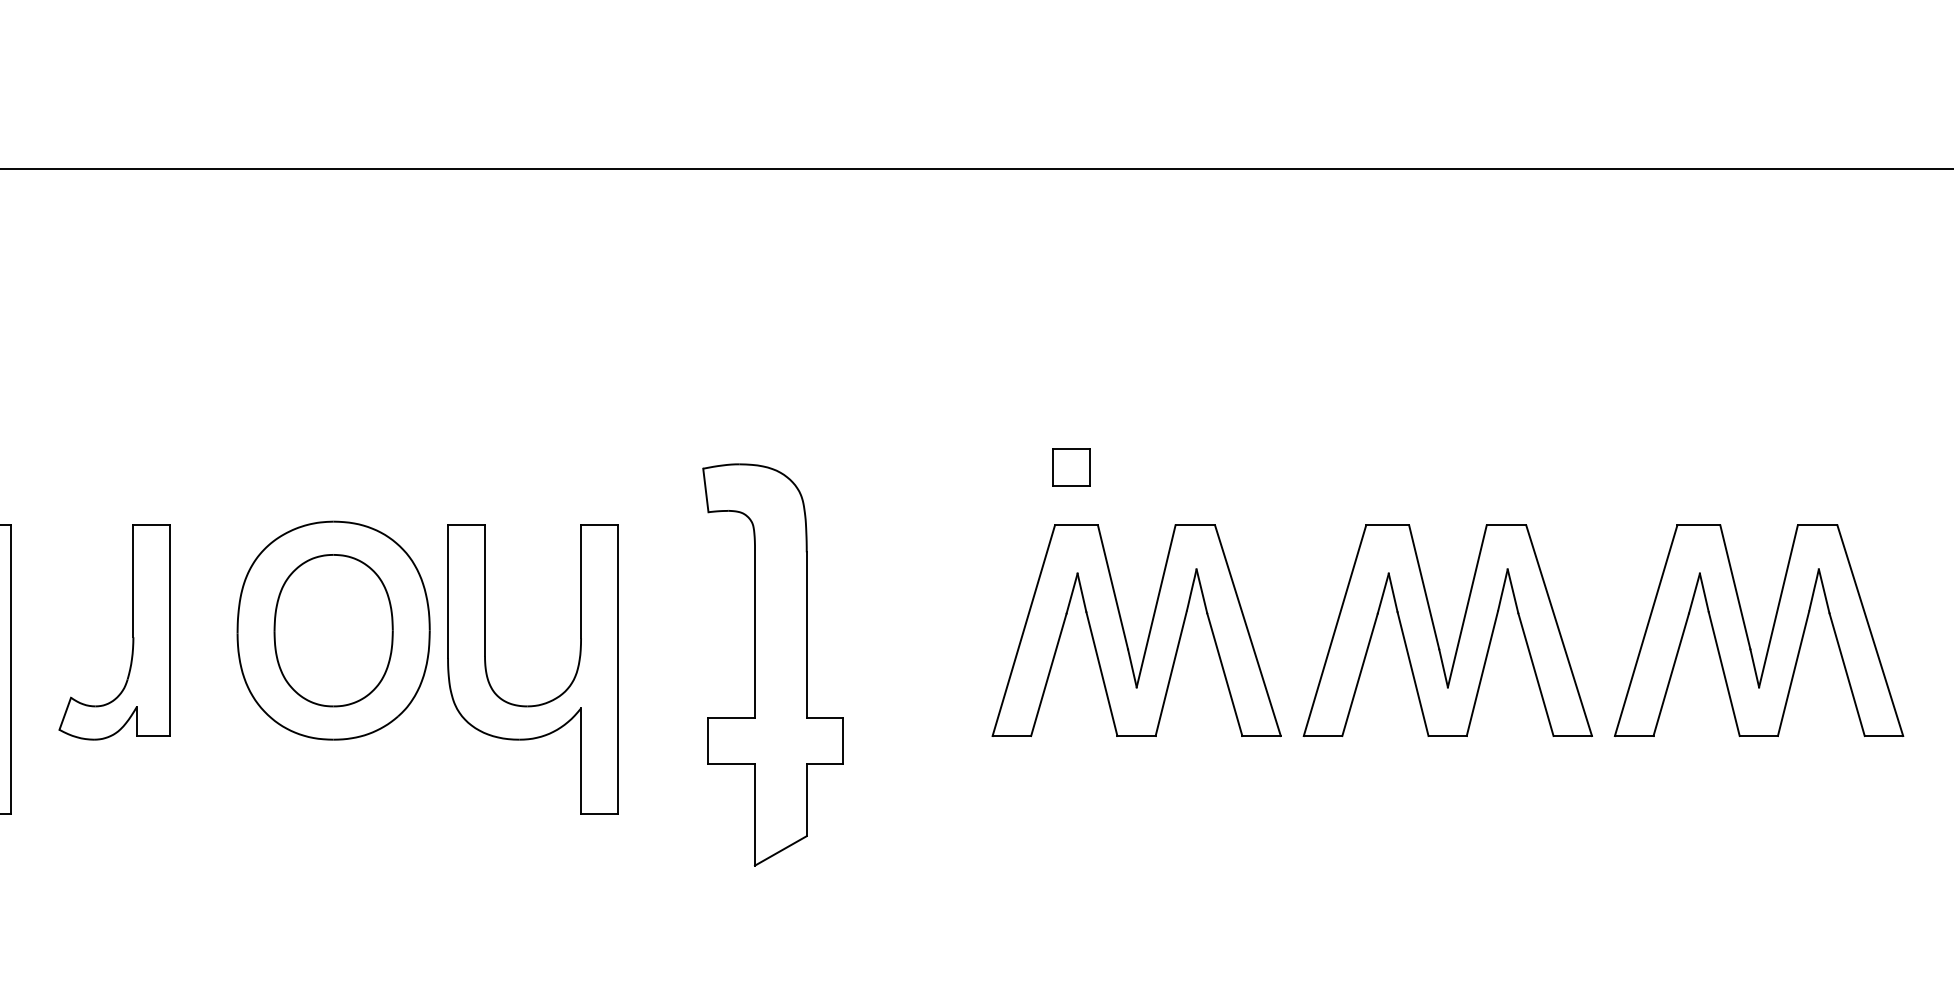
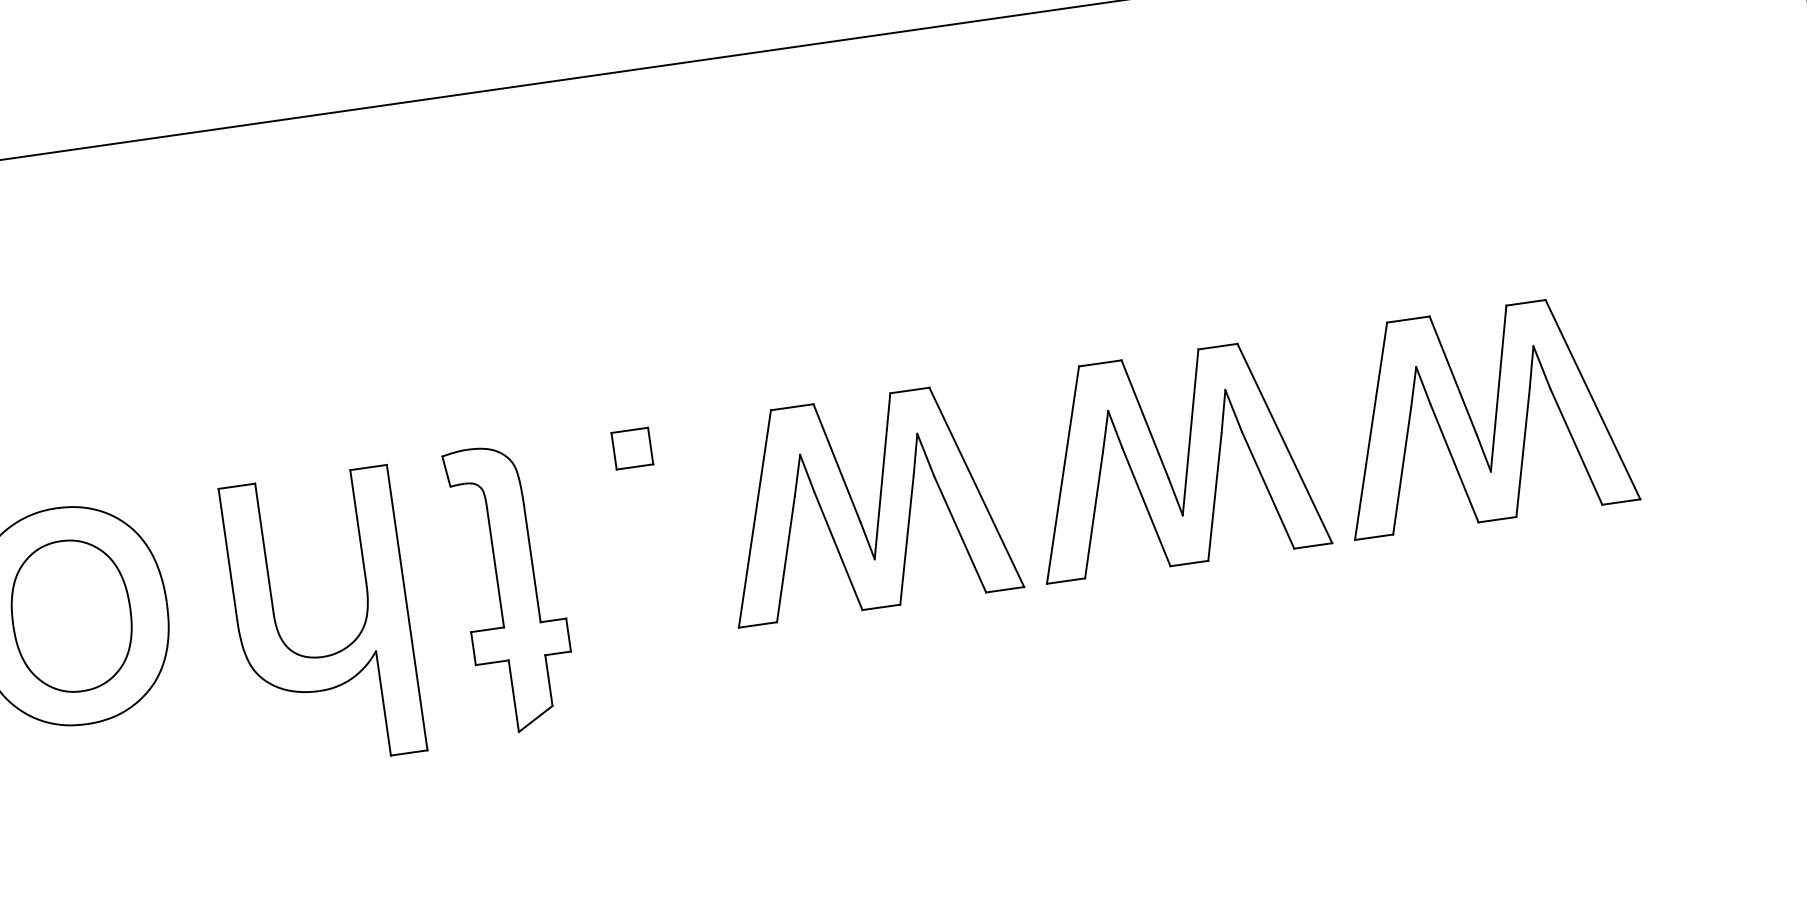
part: (1071, 467) -> (632, 448), moved
part: (772, 664) -> (510, 587), size x0.71
part: (540, 703) -> (335, 652), moved

